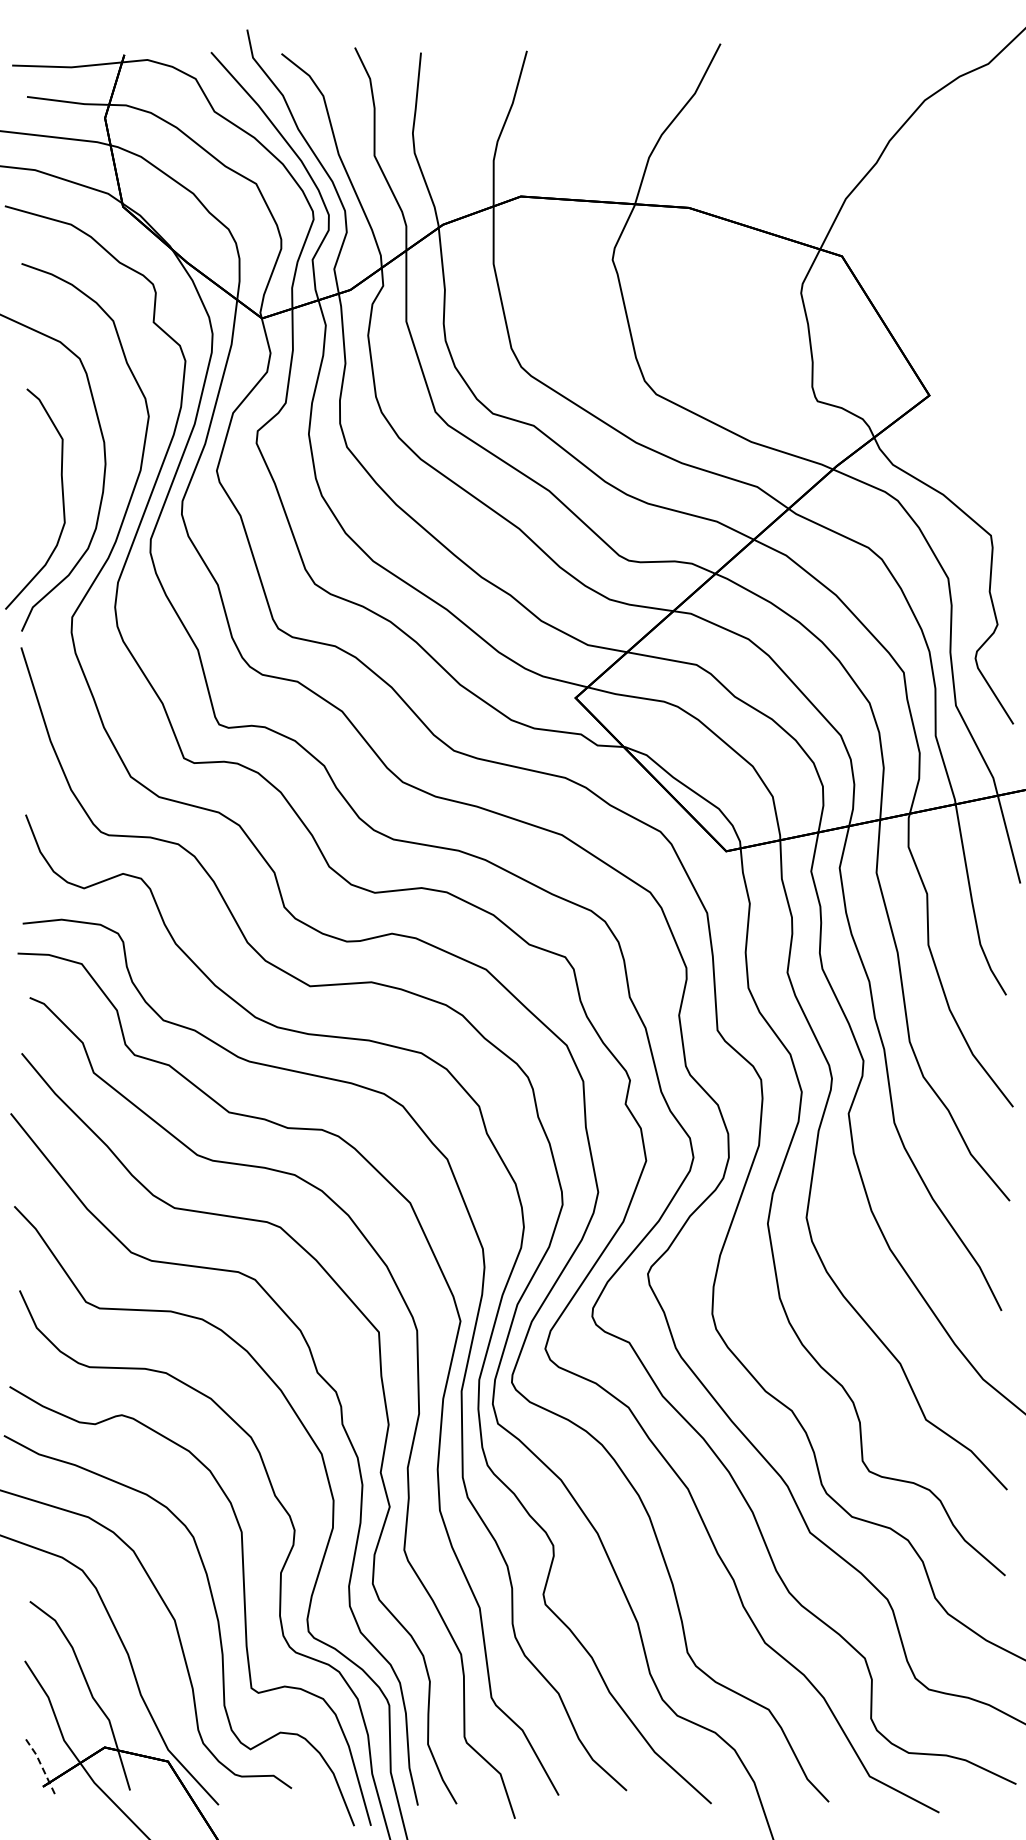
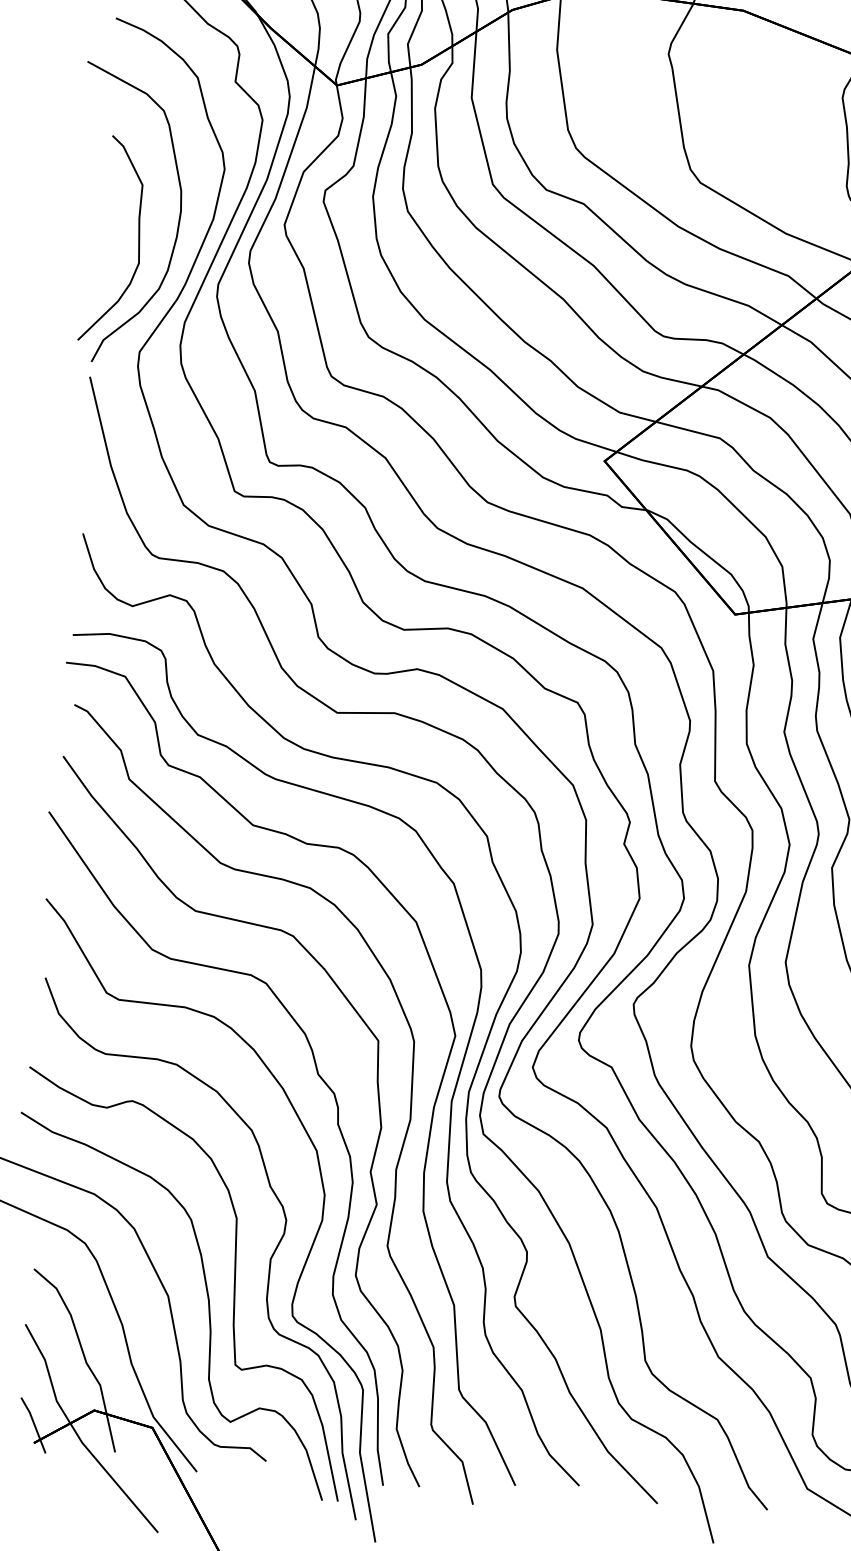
line: (42, 1767) -> (34, 1425), dashed -> solid

